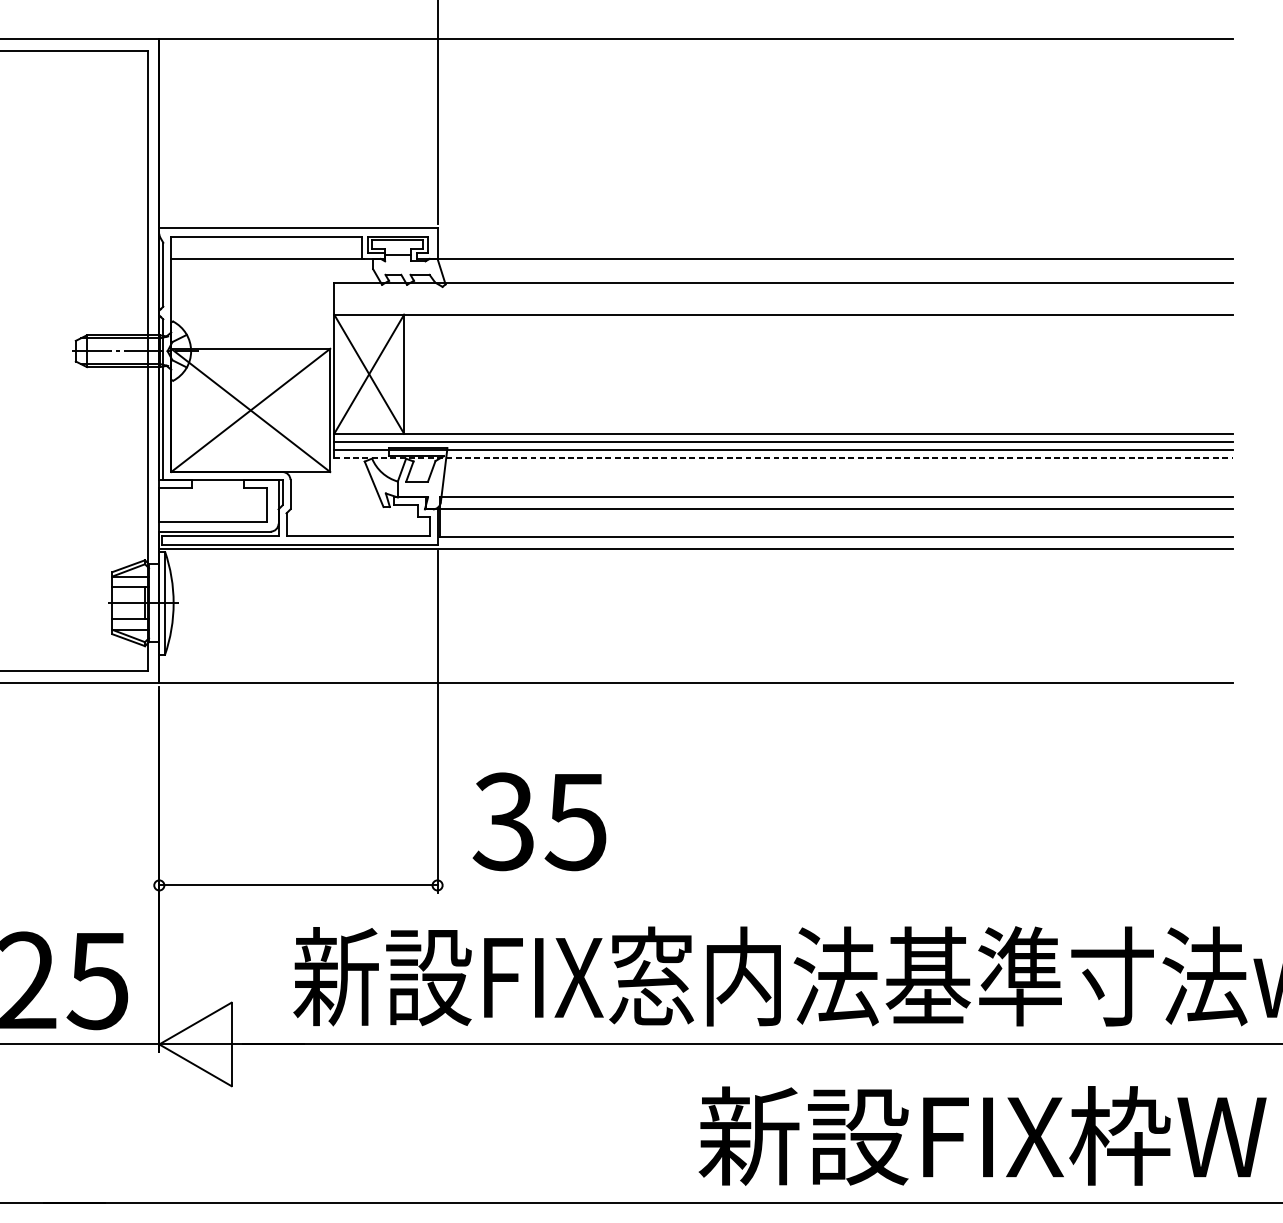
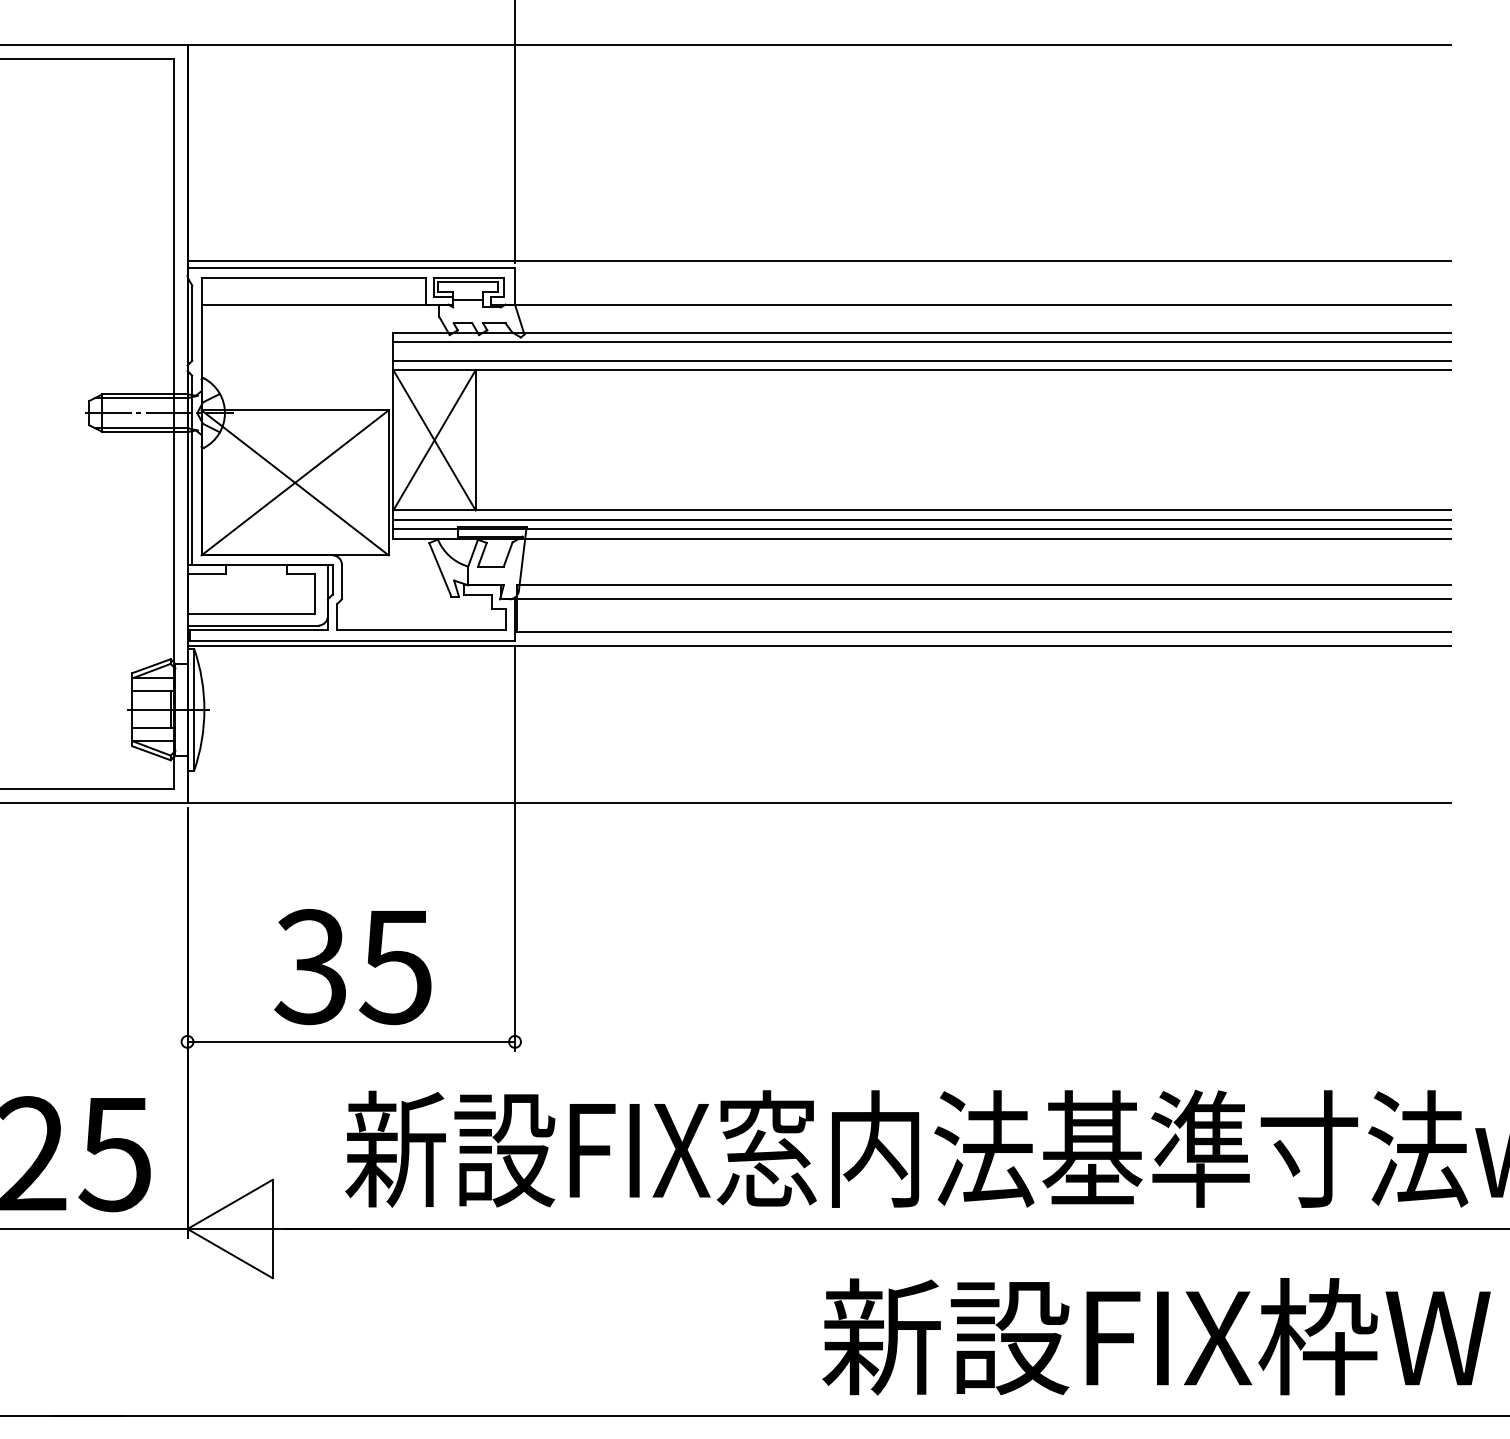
line: (695, 221) -> (818, 260), added
line: (782, 291) -> (921, 342), added
line: (782, 306) -> (921, 360), added
line: (783, 457) -> (922, 538), dashed -> solid
text: (539, 822) -> (352, 967), moved

